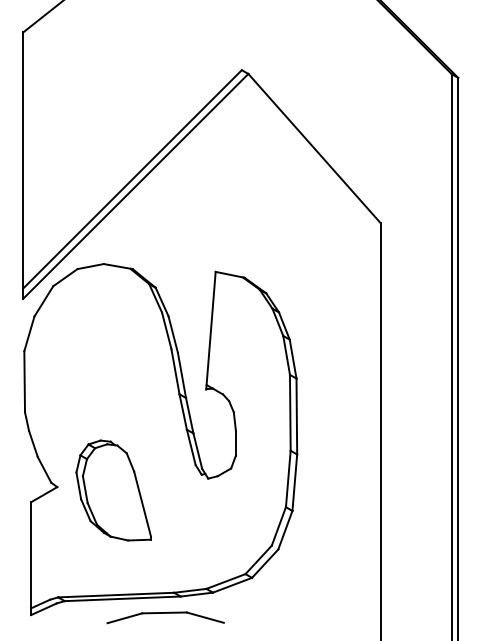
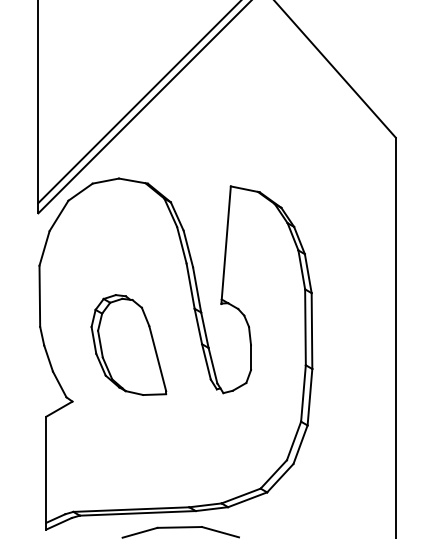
part: (113, 490) -> (128, 345), moved

